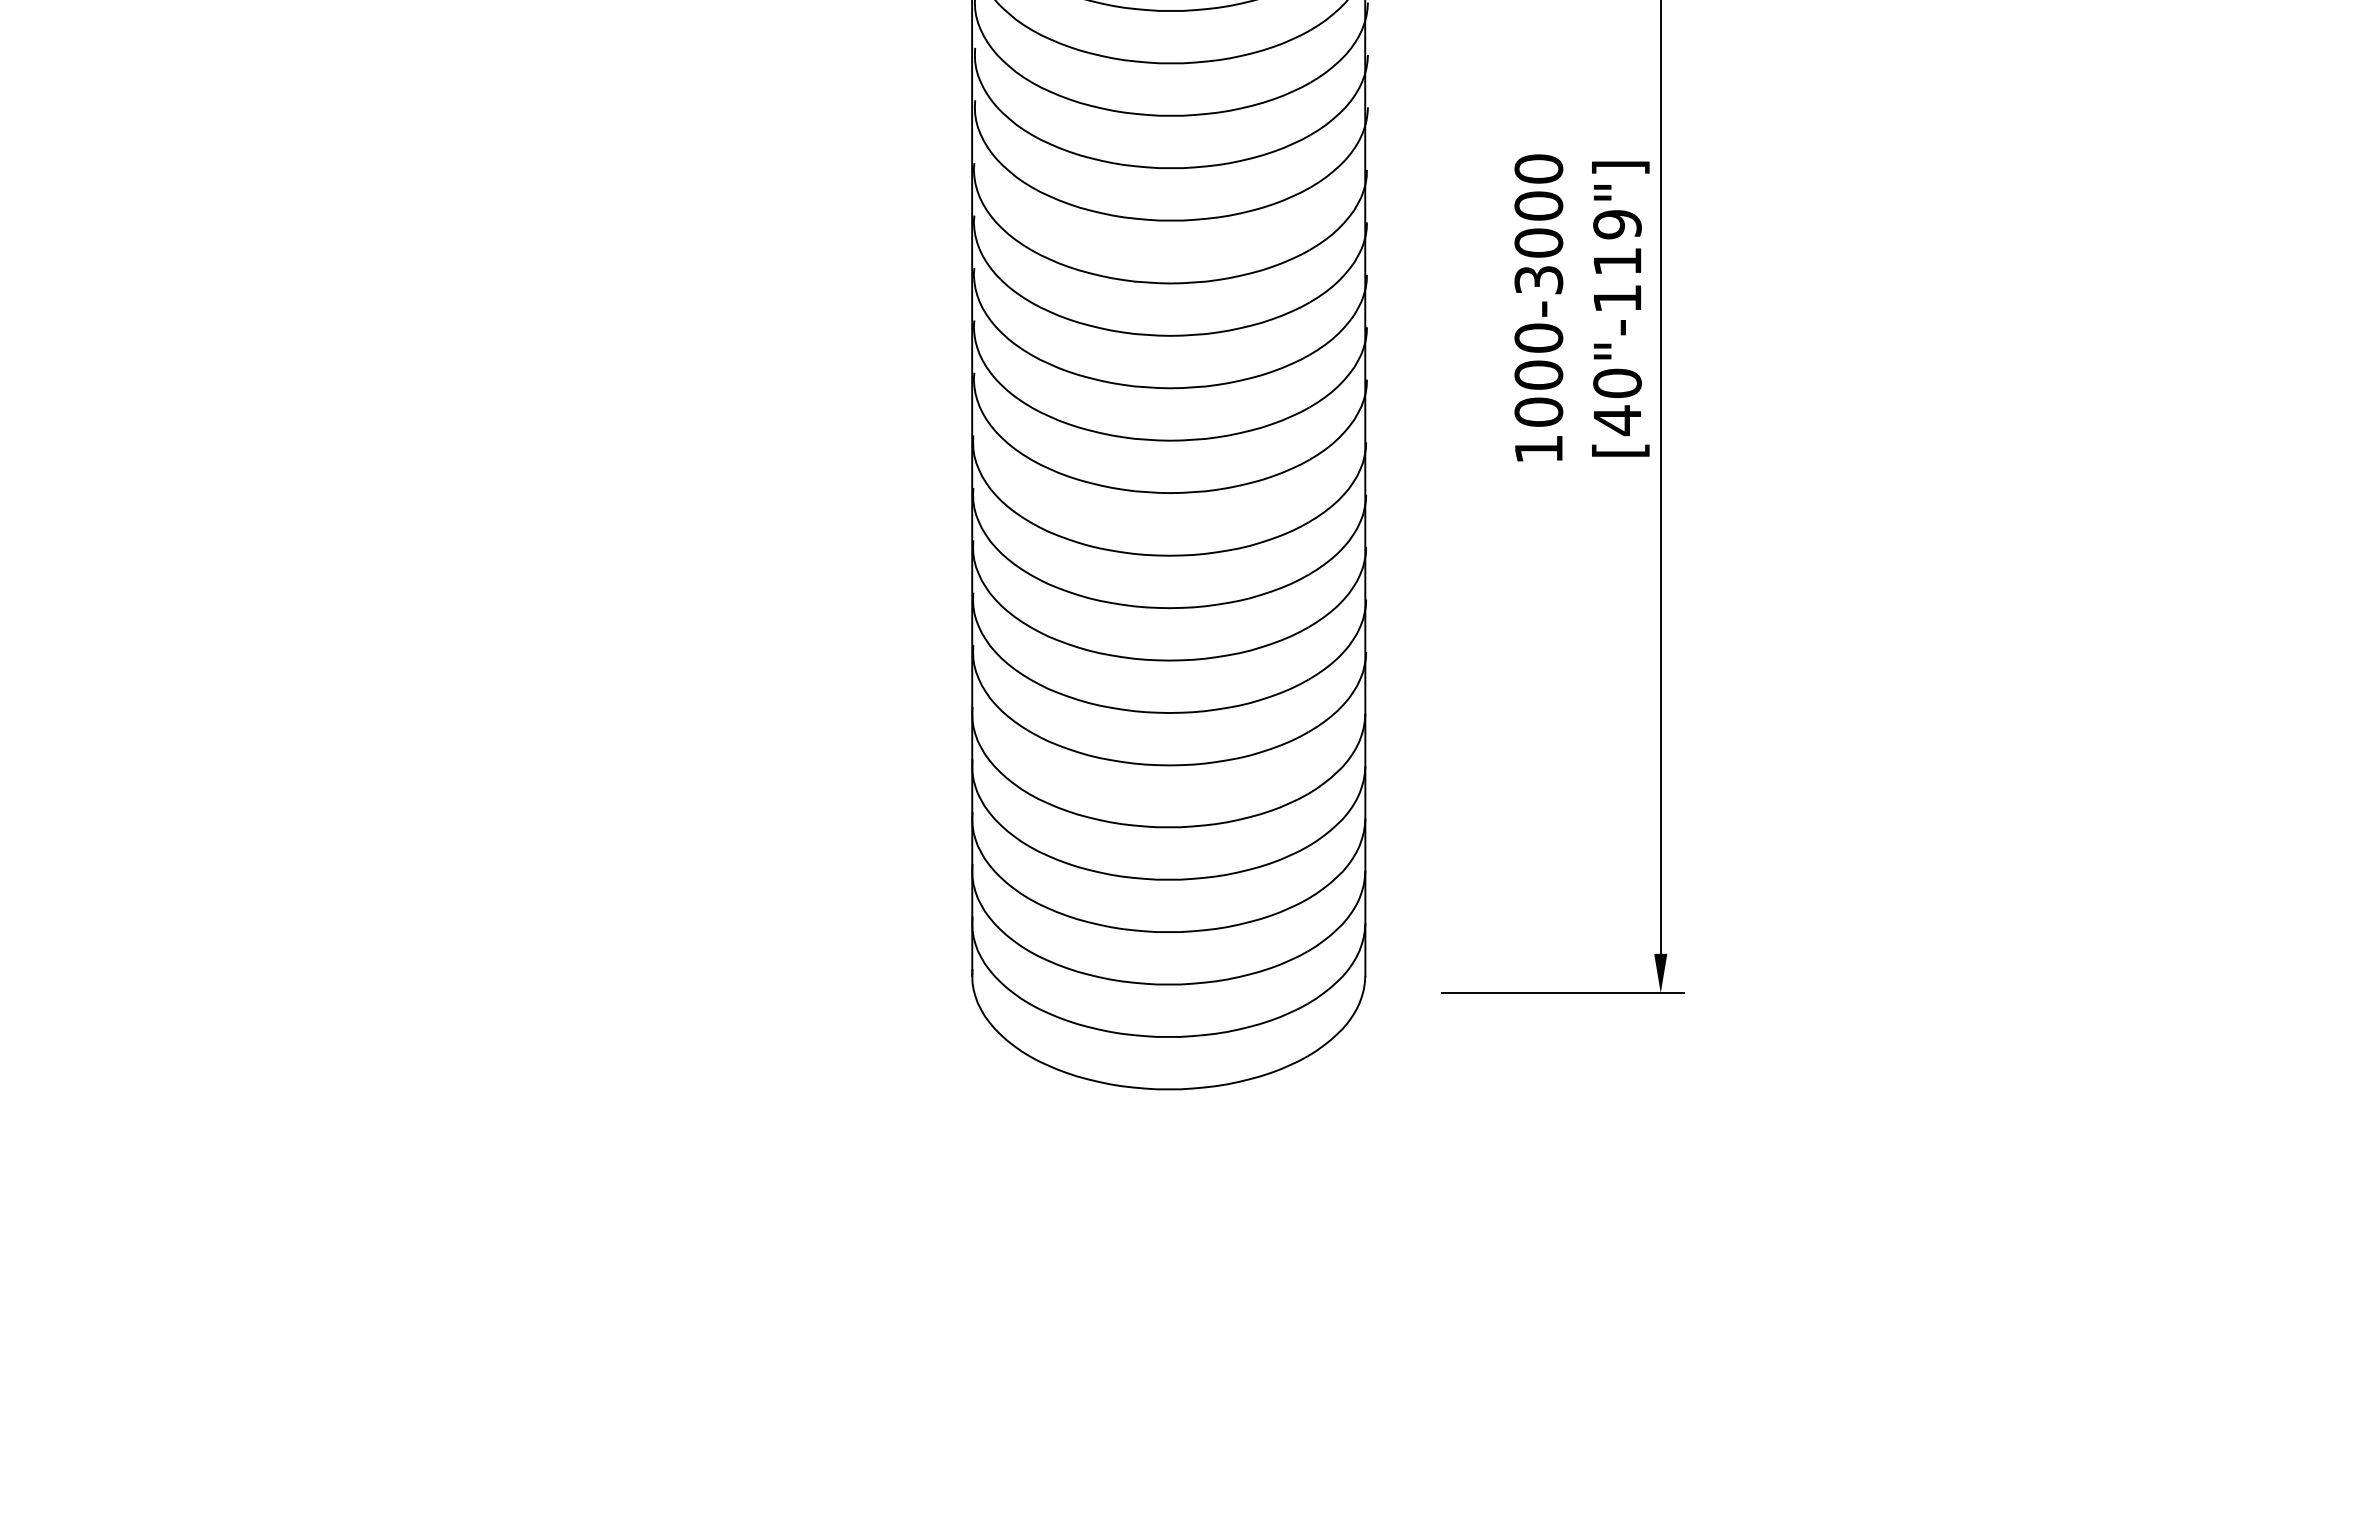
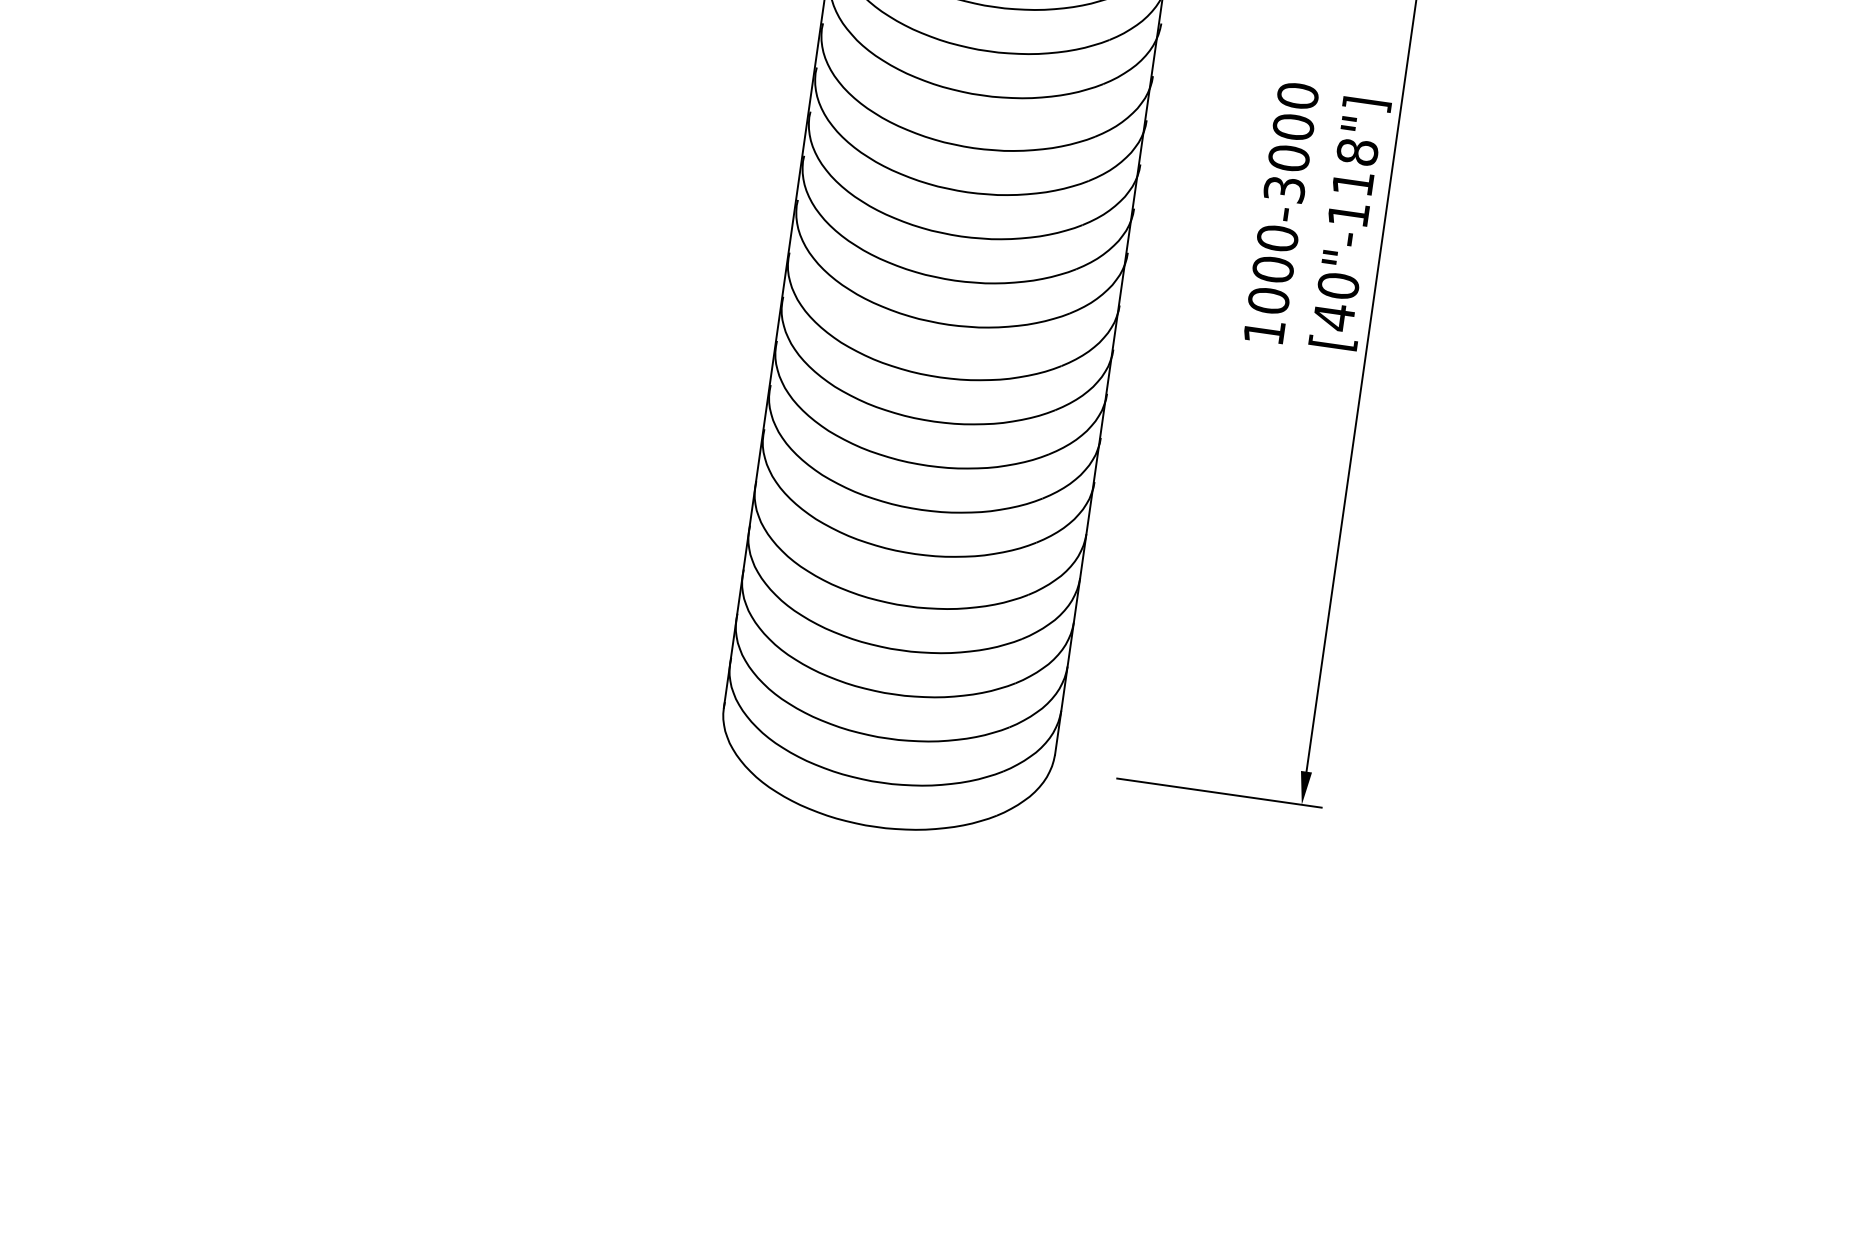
text: (1617, 224) -> (1357, 152), [40"-119"] -> [40"-118"]

